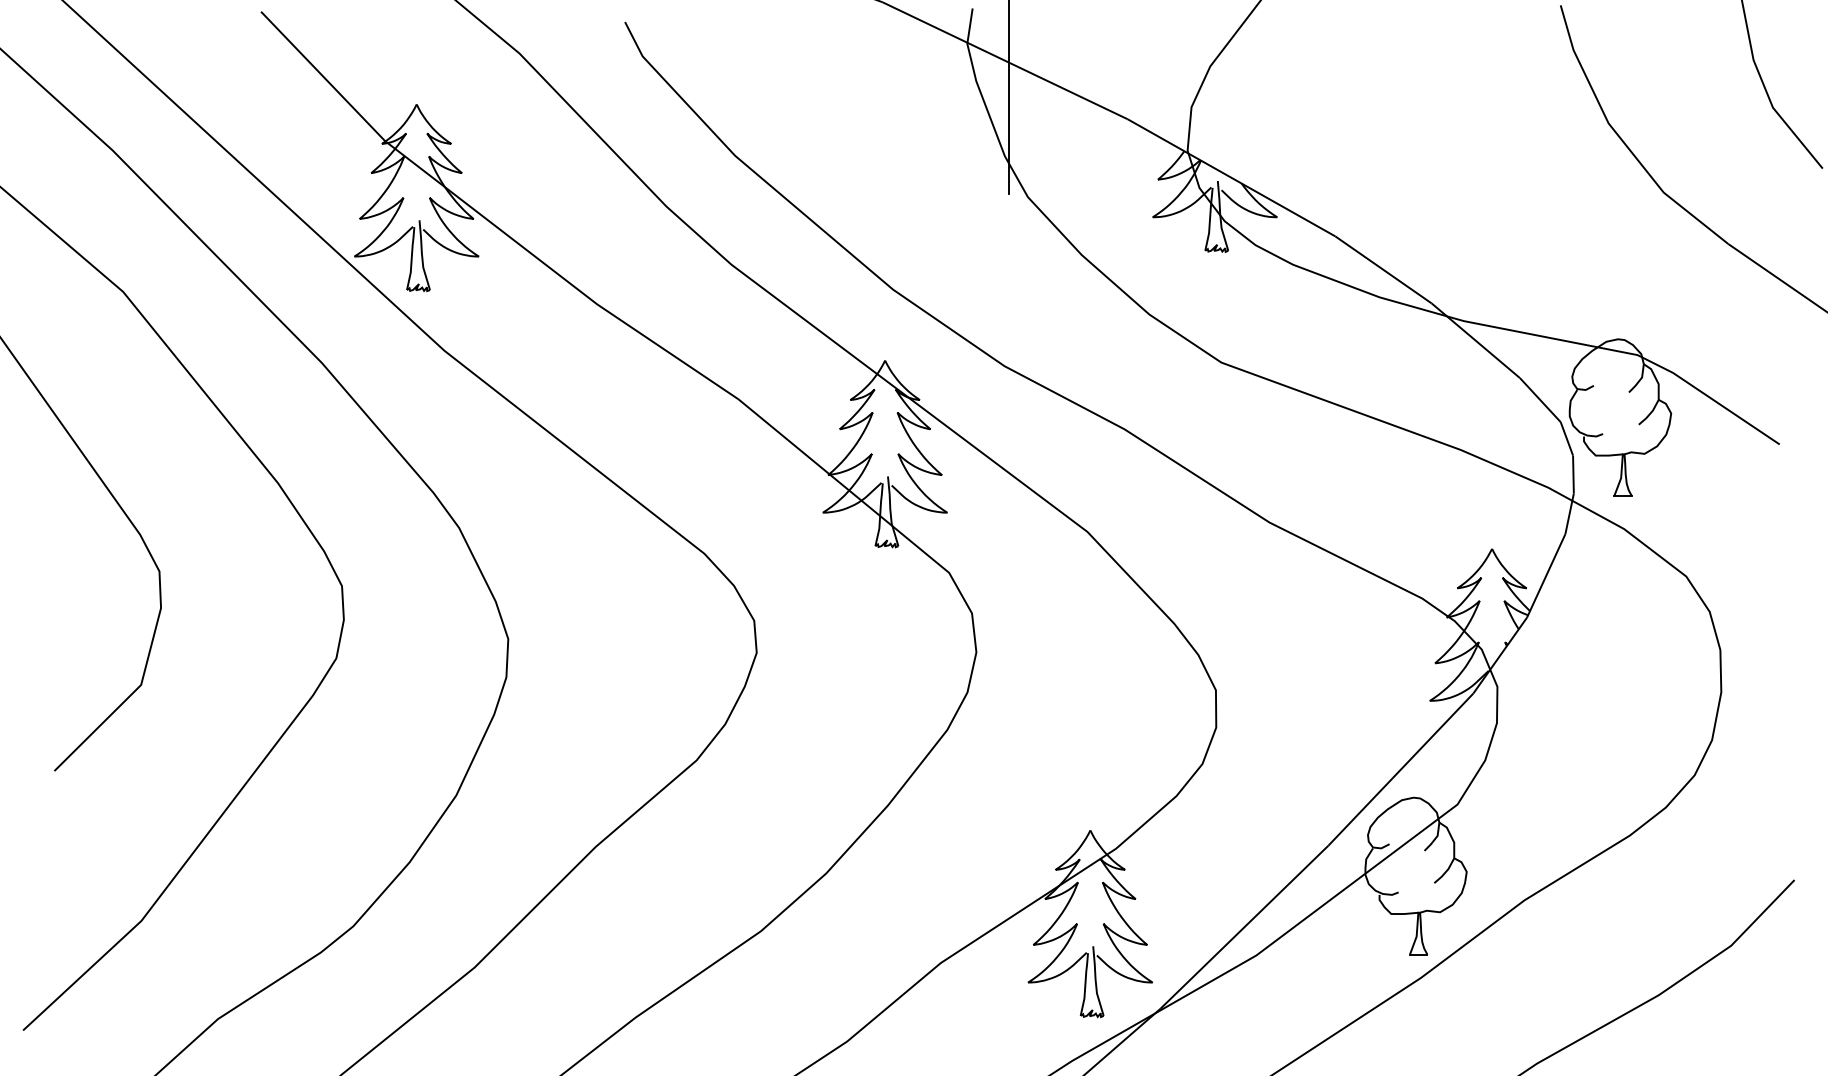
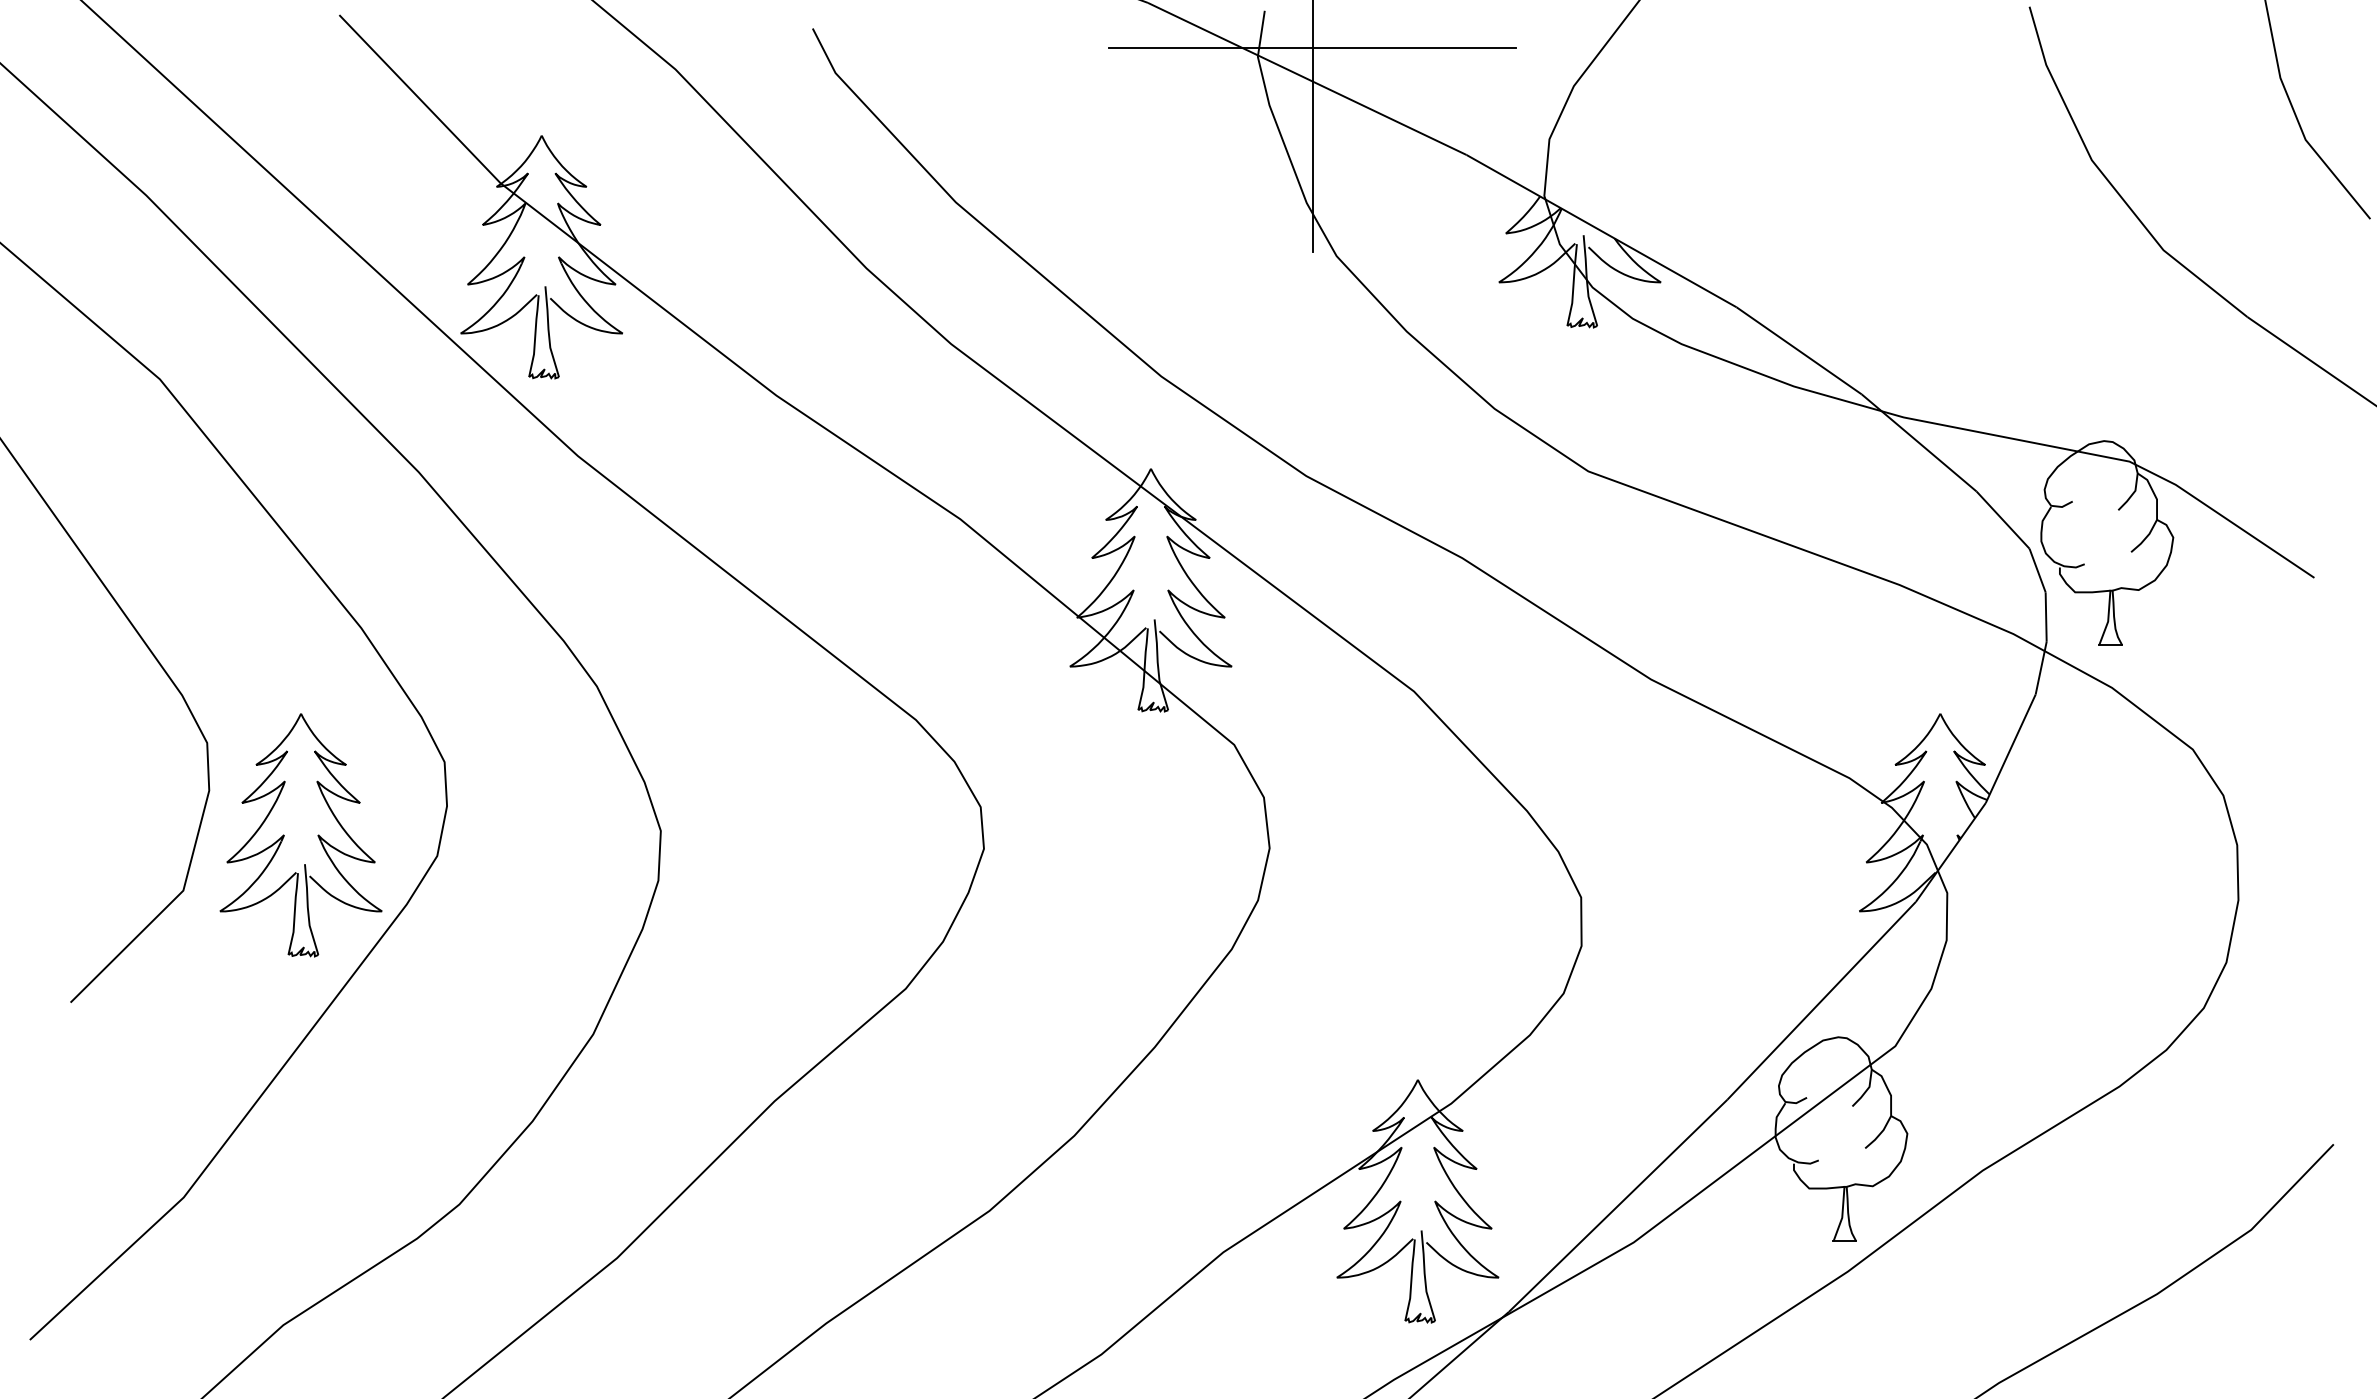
line: (1009, 37) -> (1312, 48), added
part: (218, 642) -> (284, 835), added

